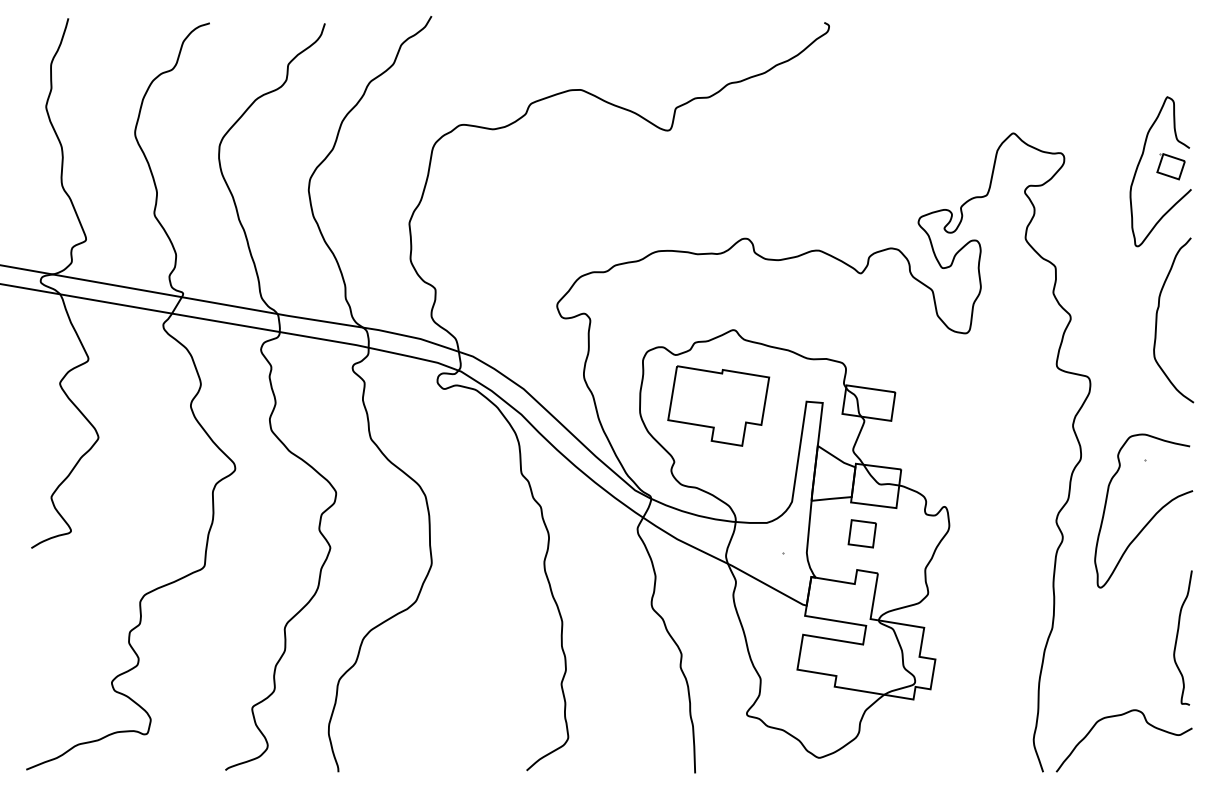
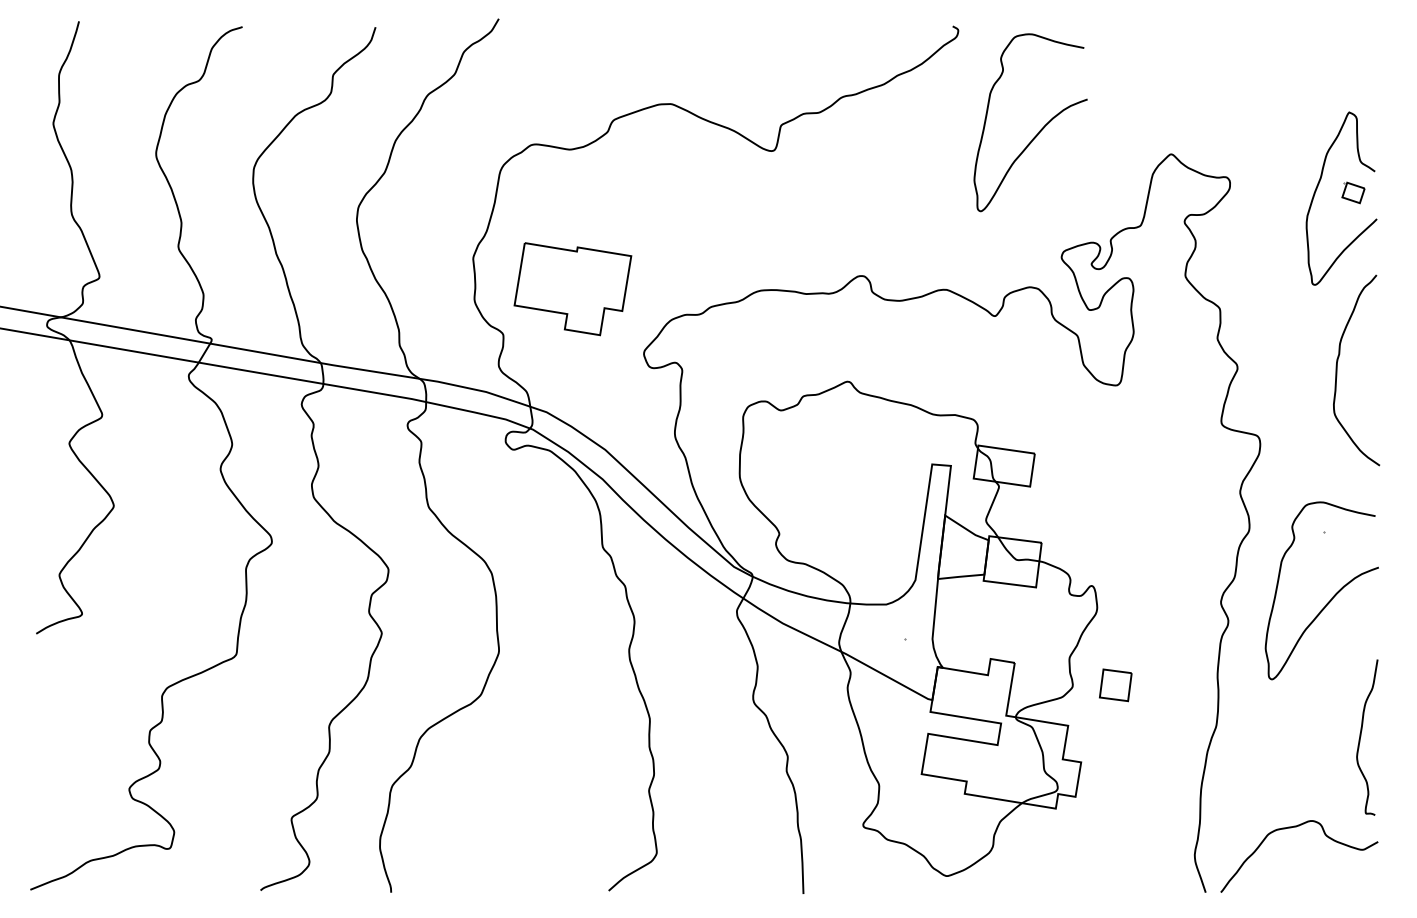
curve: (899, 112) -> (1039, 130), added
part: (1170, 166) -> (1352, 192), size x0.7
part: (718, 405) -> (572, 288), moved
part: (861, 533) -> (1114, 684), moved

